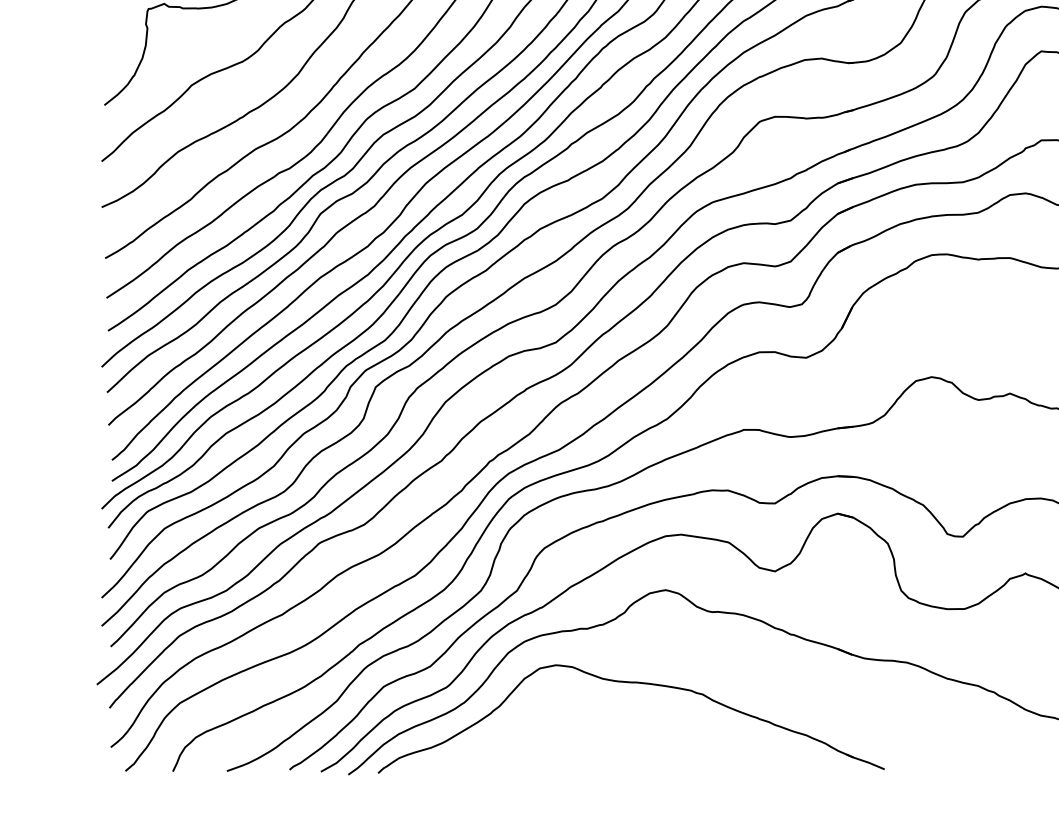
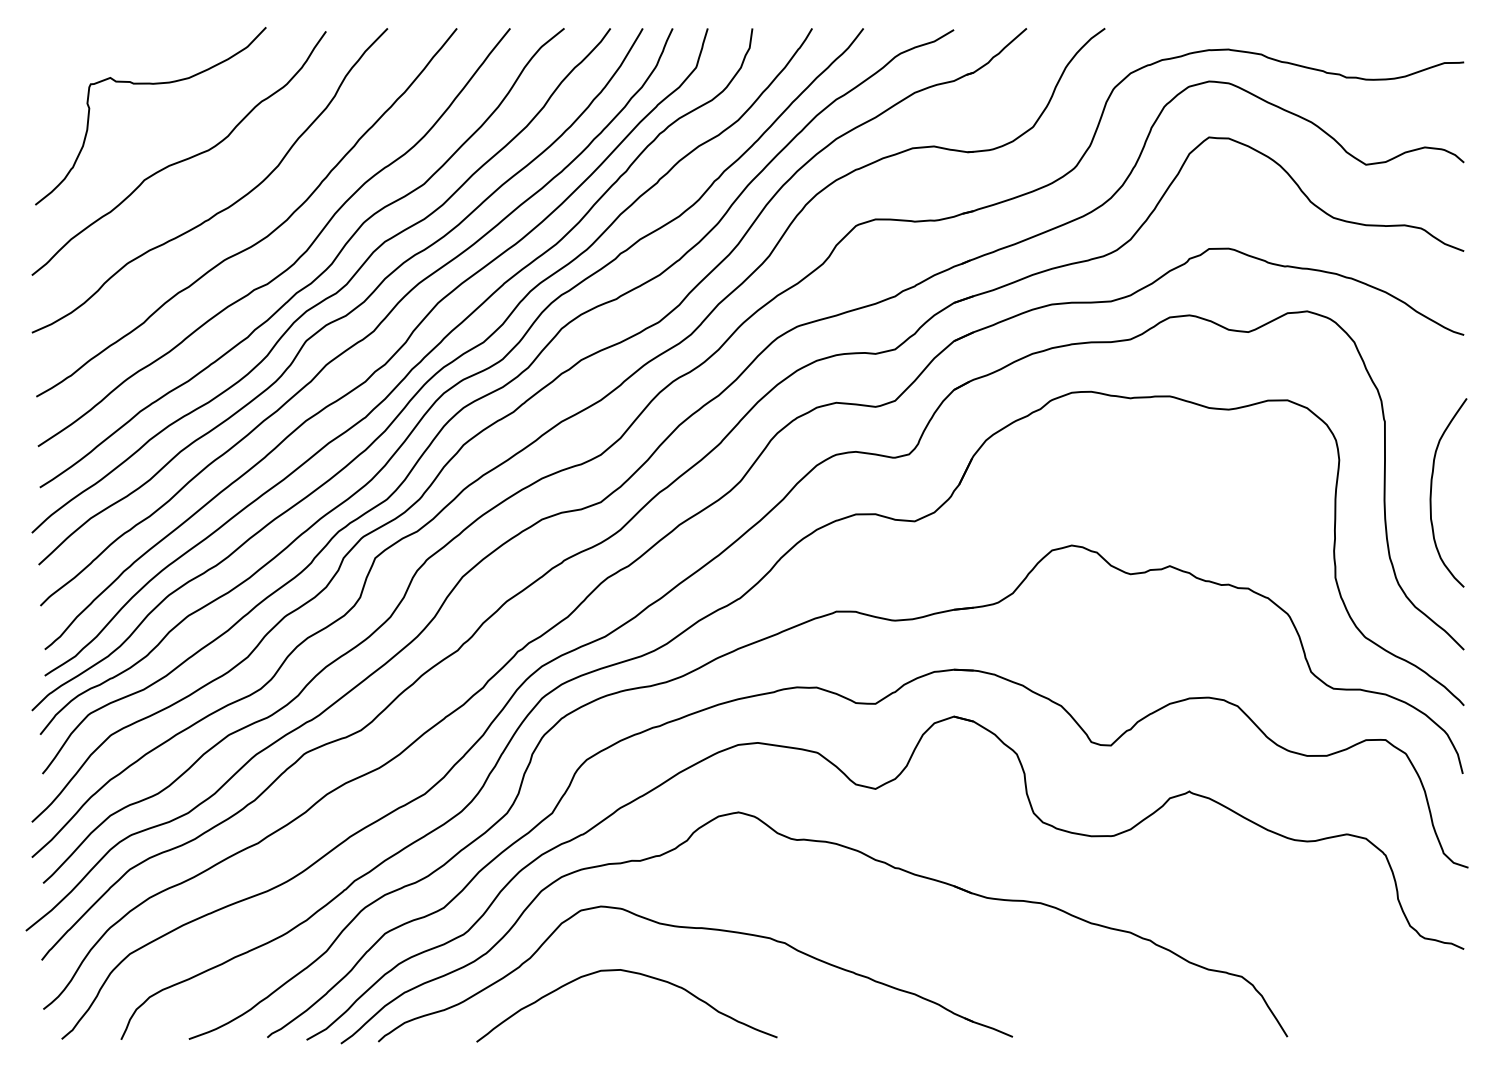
curve: (581, 718) -> (632, 973), added

